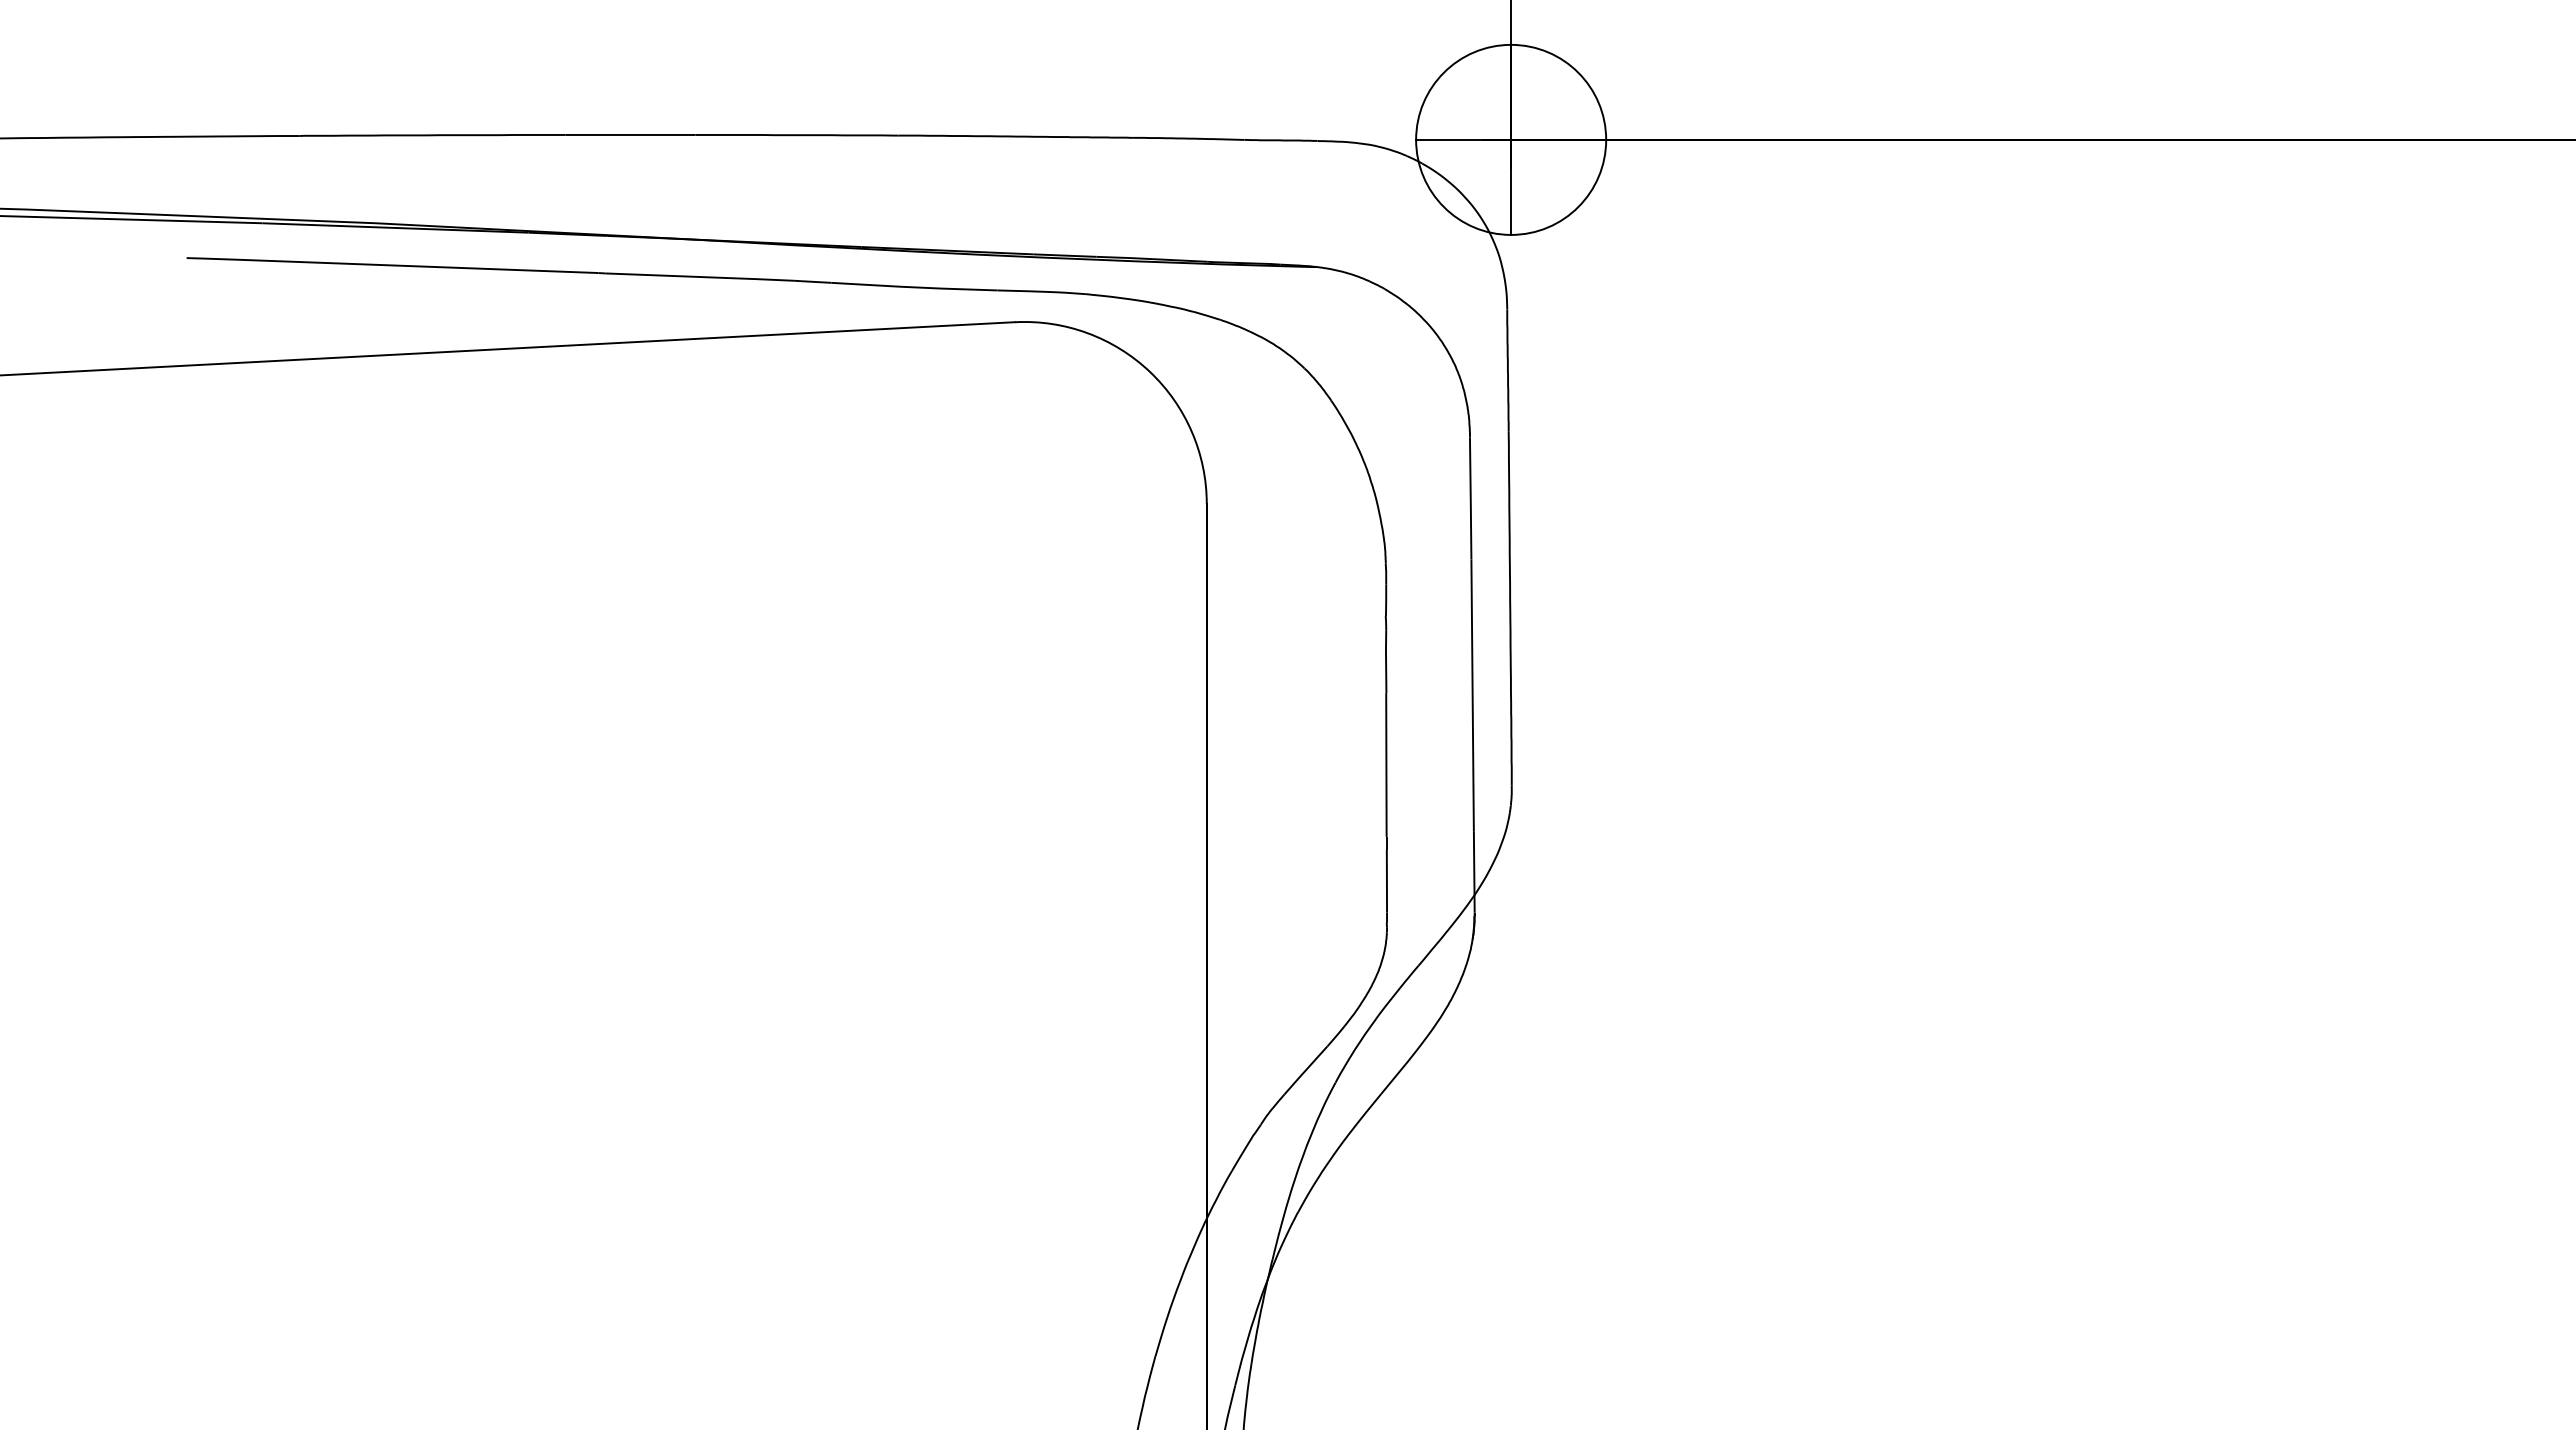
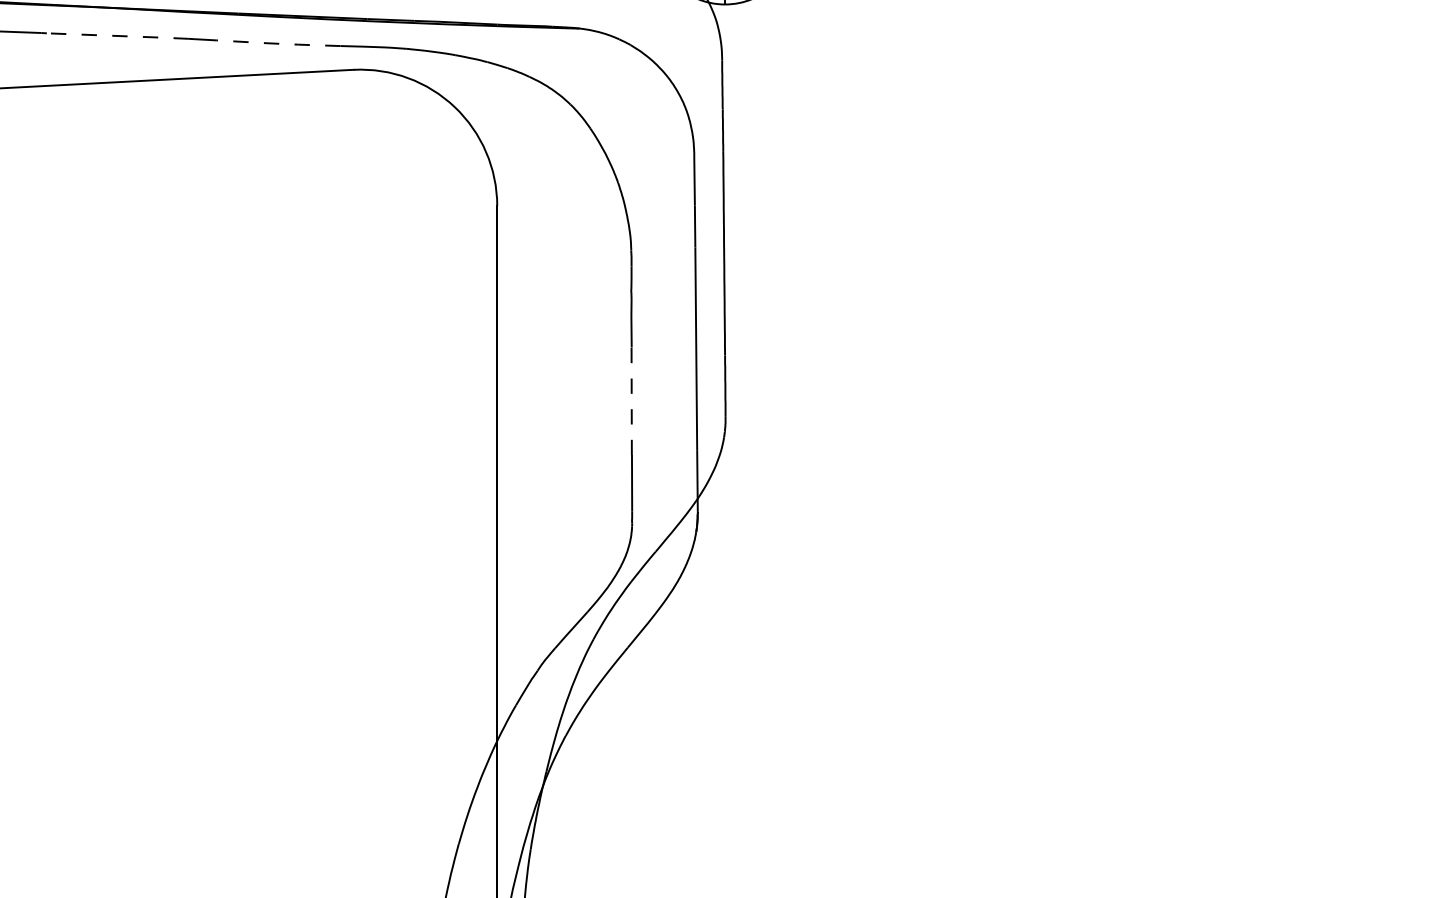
line: (700, 277) -> (118, 36), solid -> dashed
line: (914, 287) -> (278, 43), solid -> dashed
line: (1386, 764) -> (631, 400), solid -> dashed

